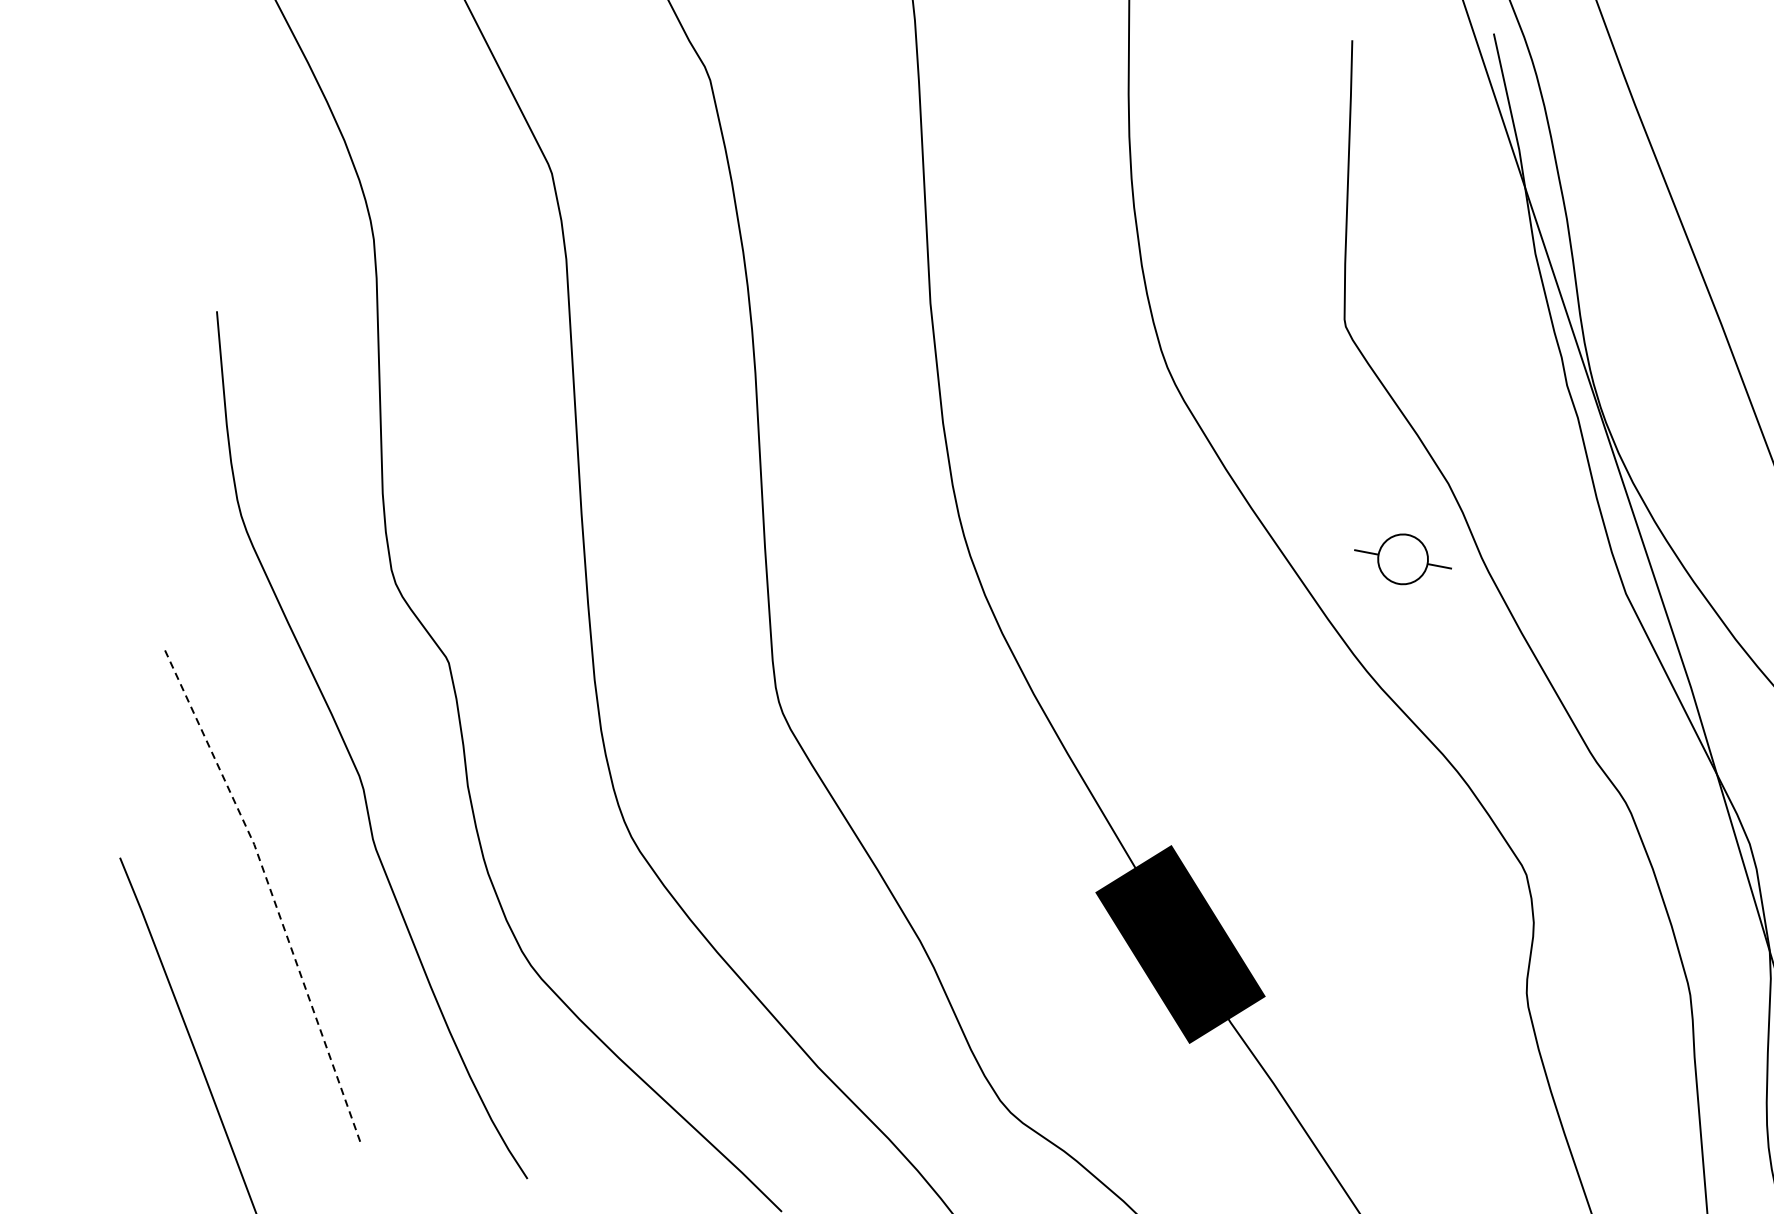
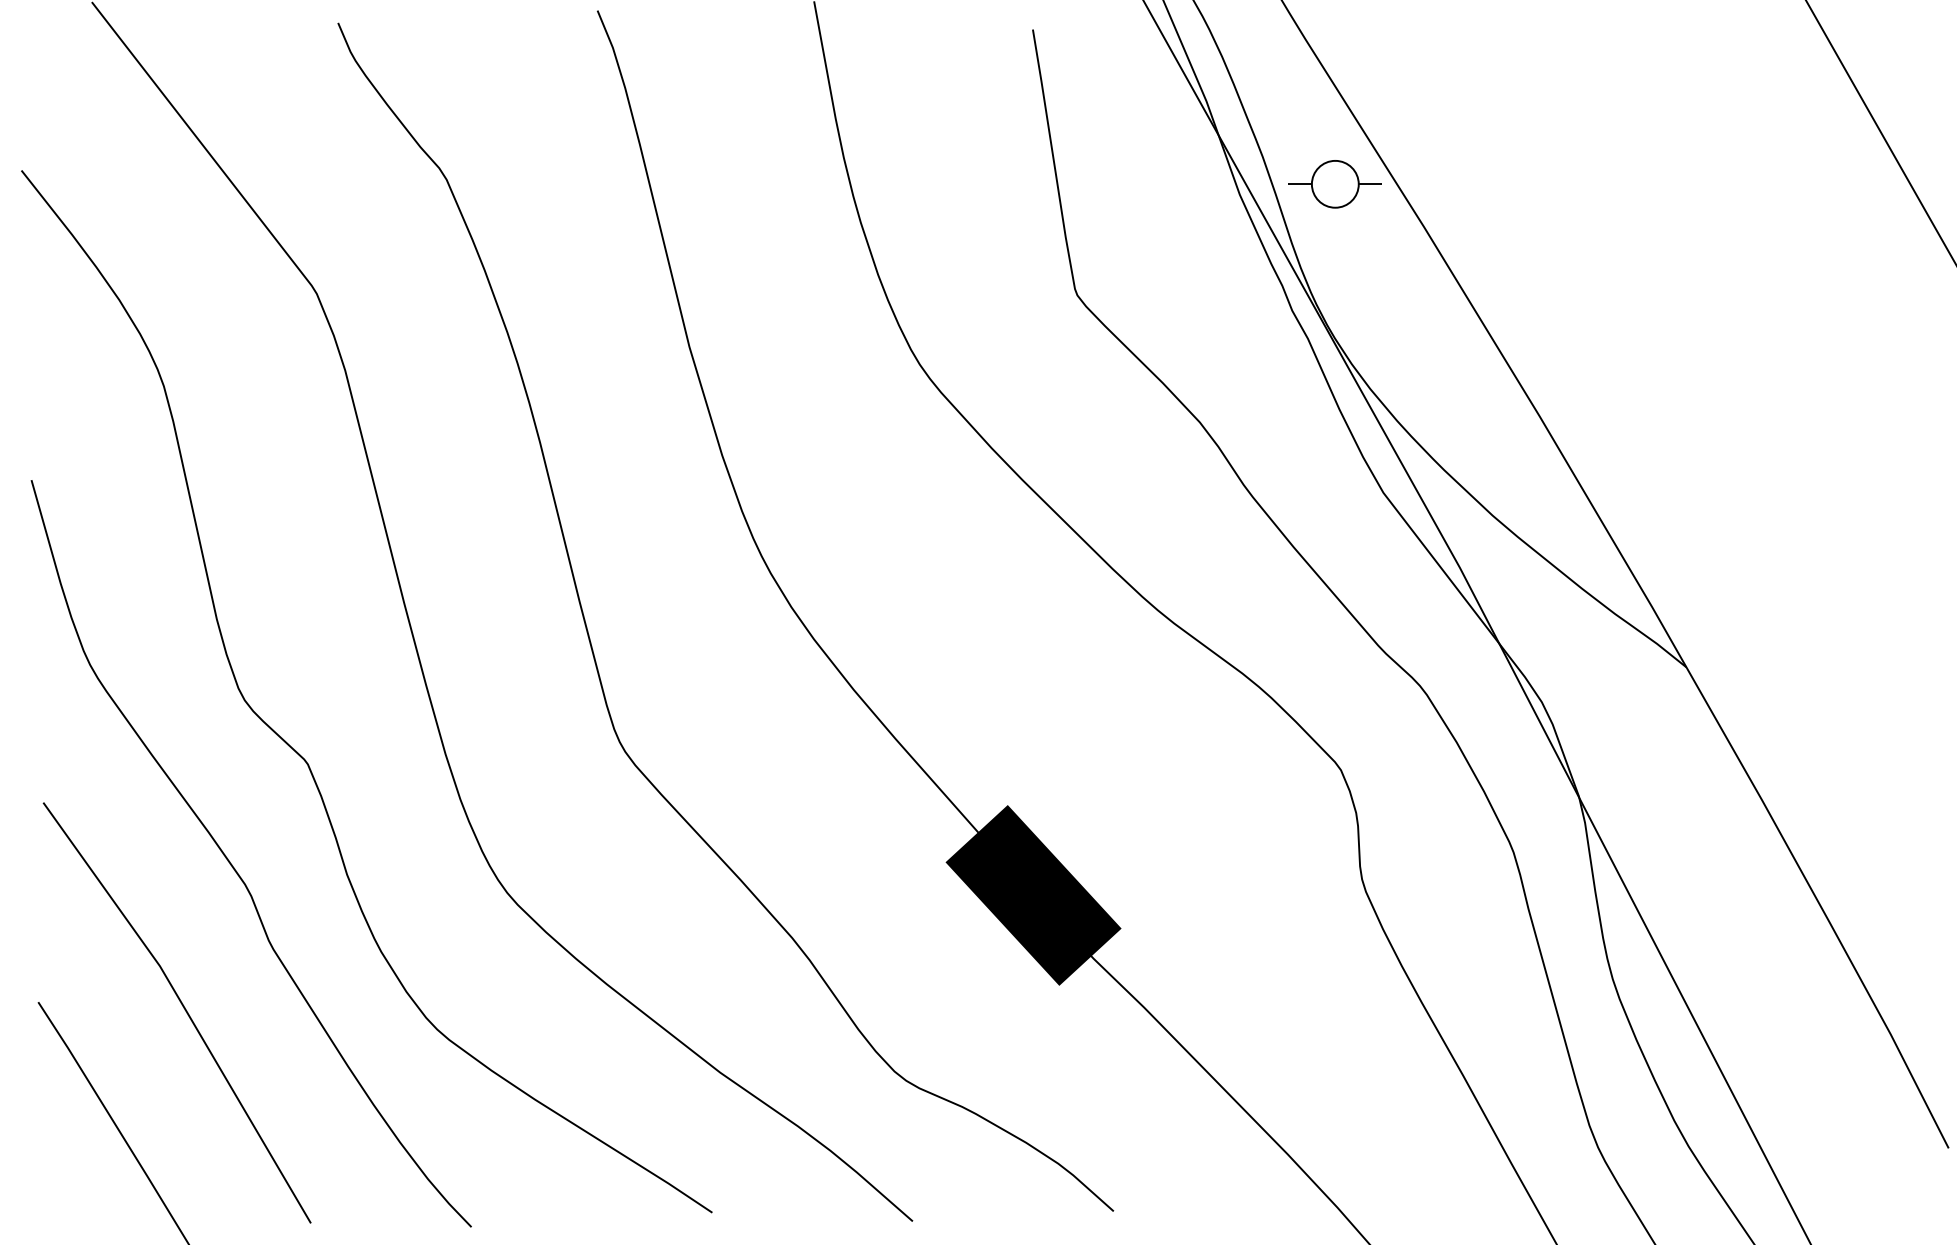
part: (1402, 559) -> (1334, 184), moved
line: (271, 893) -> (184, 1008), dashed -> solid

